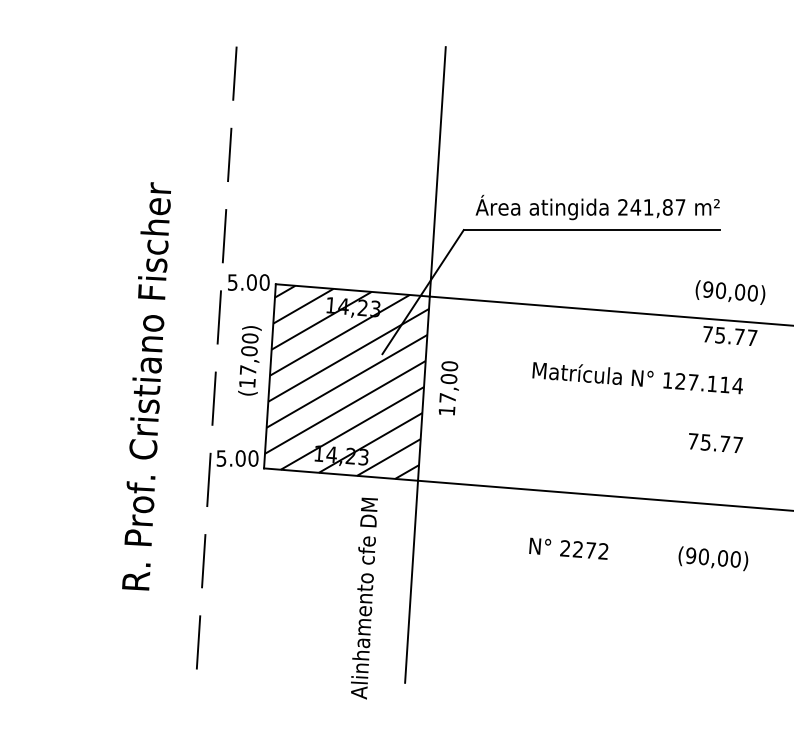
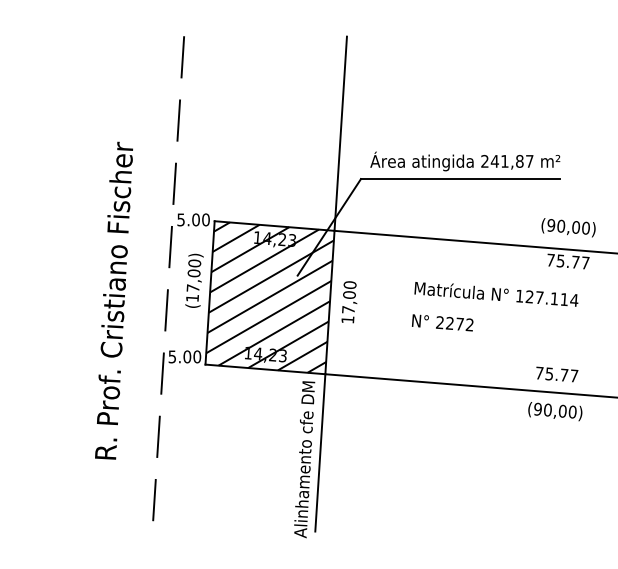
text: (715, 442) -> (556, 374), moved
text: (568, 548) -> (442, 322), moved
text: (713, 558) -> (555, 411), moved
text: (364, 598) -> (304, 459), moved

